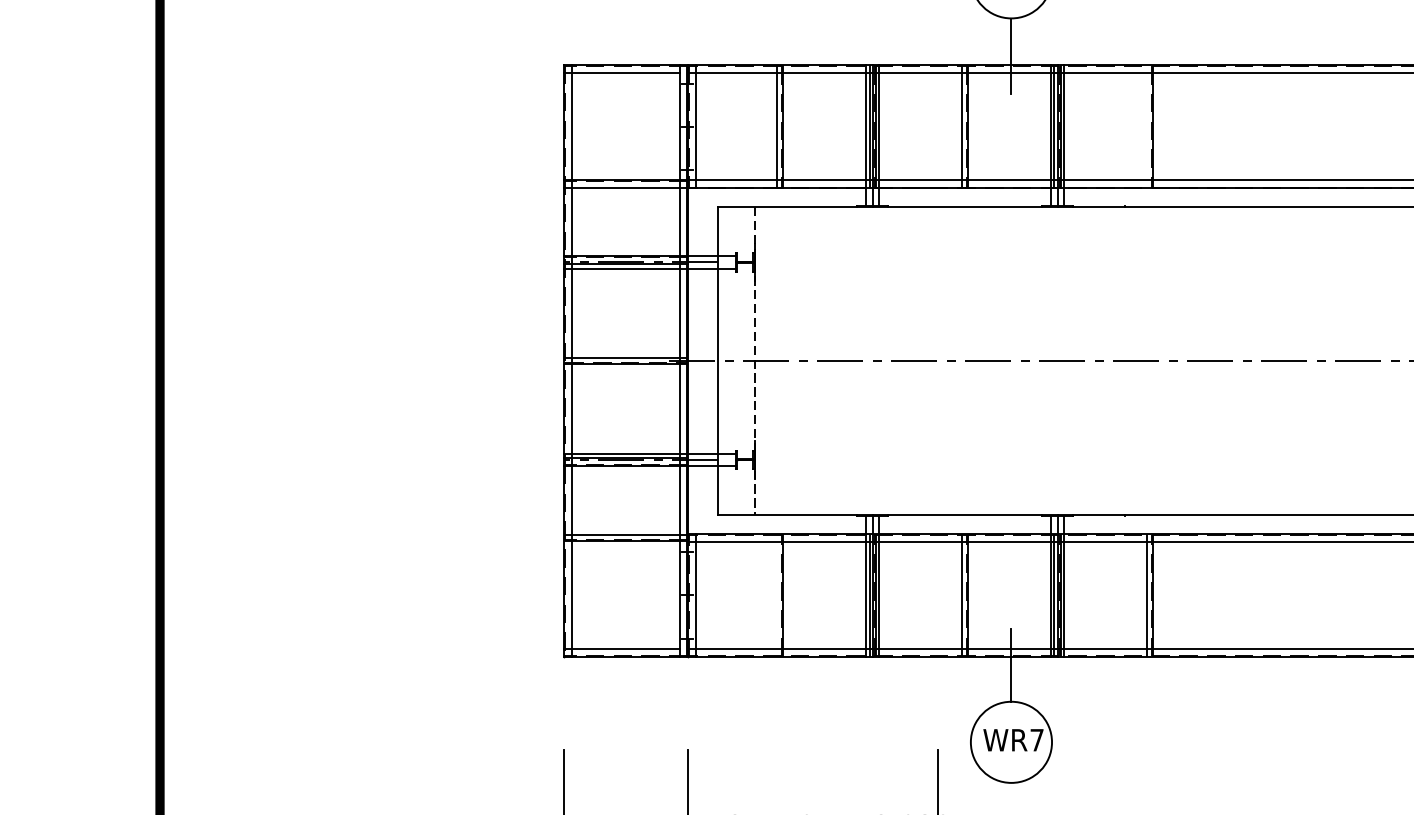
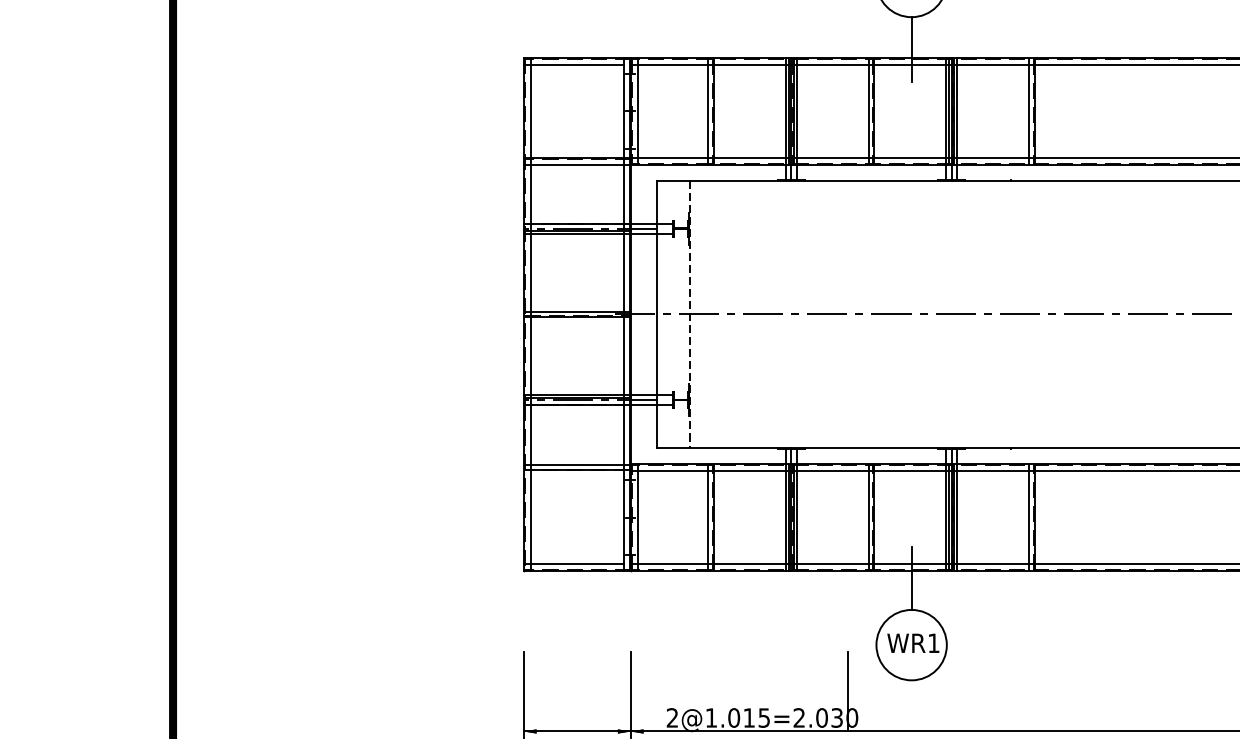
line: (1147, 125) -> (1029, 110), added
line: (777, 595) -> (708, 517), added
text: (1036, 739) -> (933, 642), WR7 -> WR1

